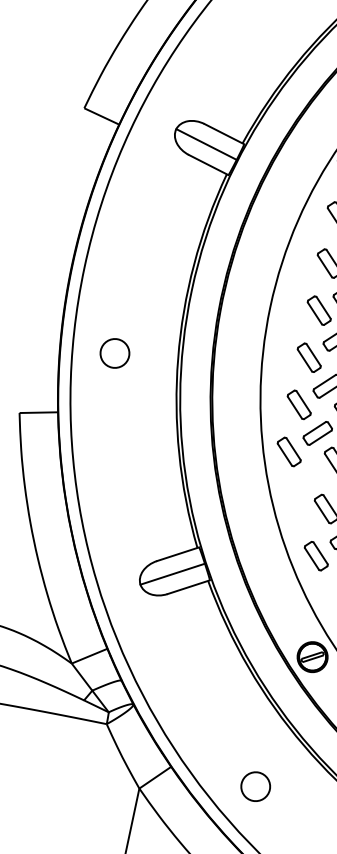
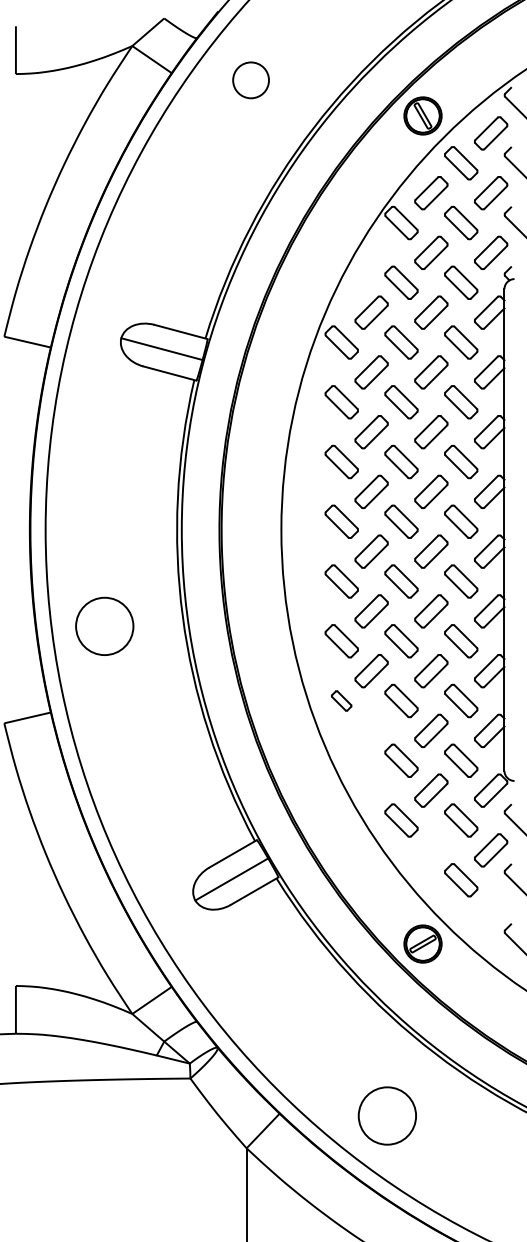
circle: (114, 353) -> (104, 626), size x1.6
part: (289, 451) -> (341, 700), size x0.6
circle: (255, 786) -> (387, 1115), size x1.6

